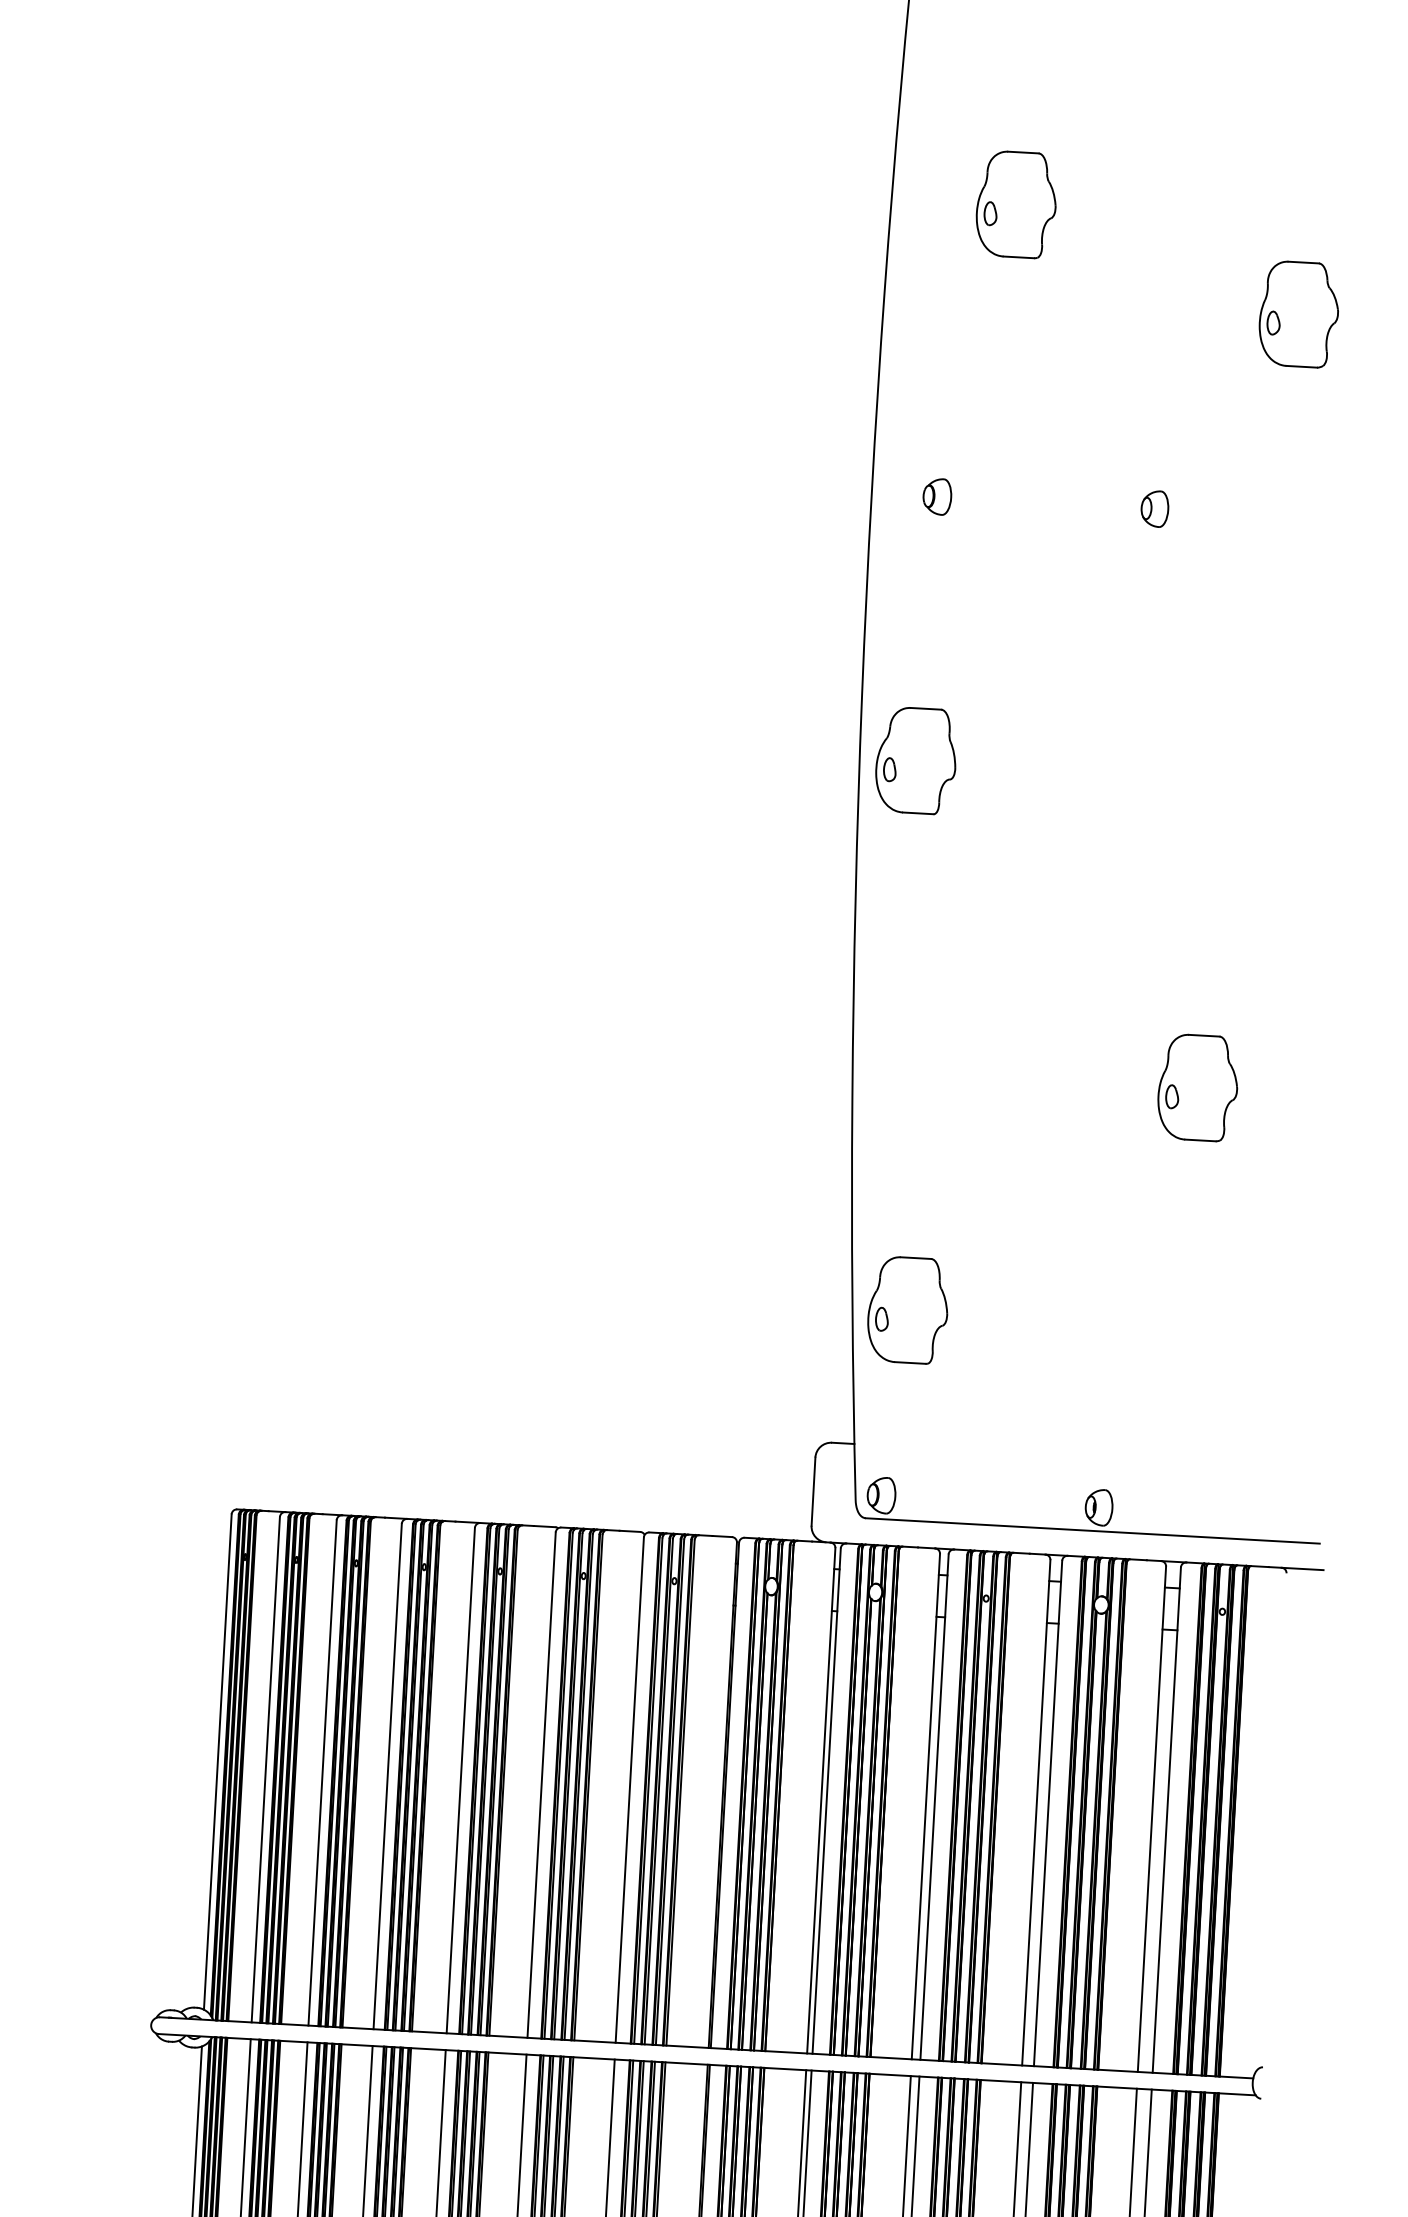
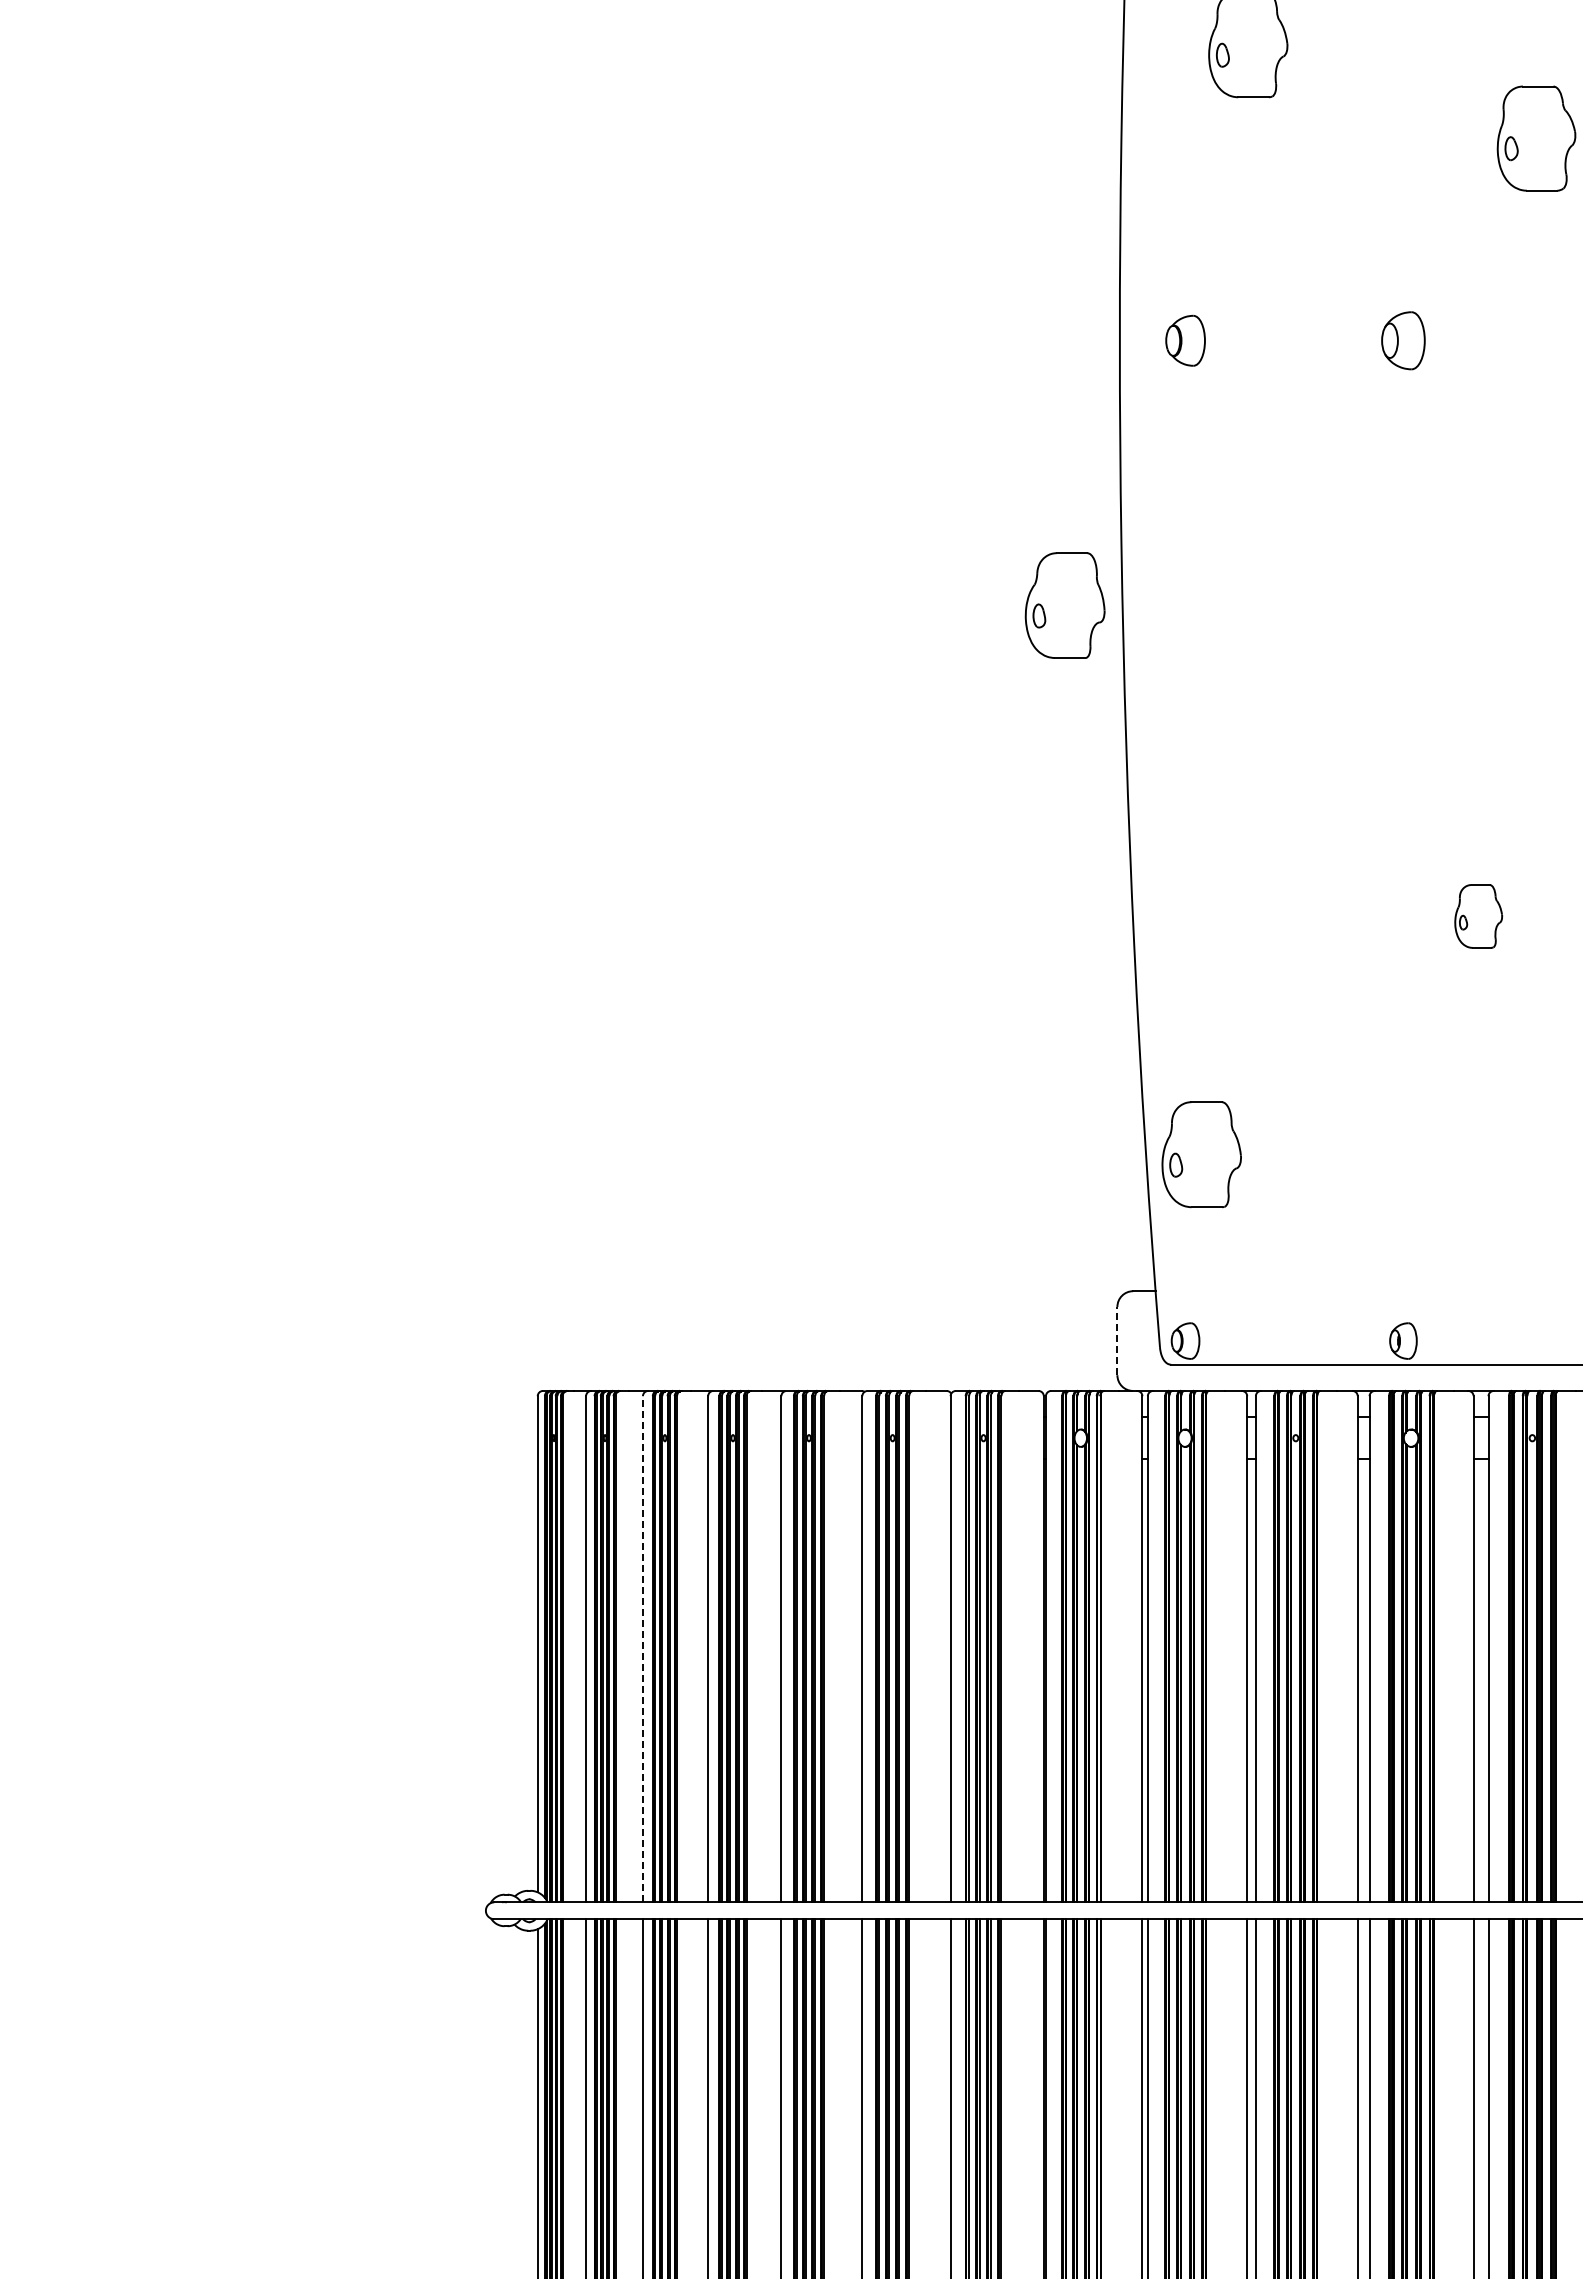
part: (937, 496) -> (1185, 340), size x1.4
part: (1155, 508) -> (1403, 340), size x1.6
part: (915, 760) -> (1064, 605), moved
part: (1197, 1087) -> (1478, 916), size x0.6
line: (813, 1491) -> (1117, 1340), solid -> dashed
line: (322, 1772) -> (642, 1648), solid -> dashed

